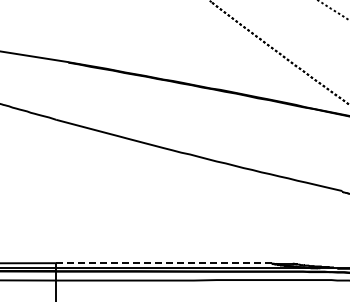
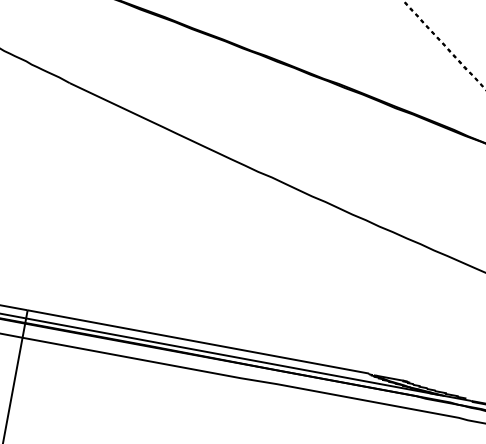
line: (163, 263) -> (197, 342), dashed -> solid

